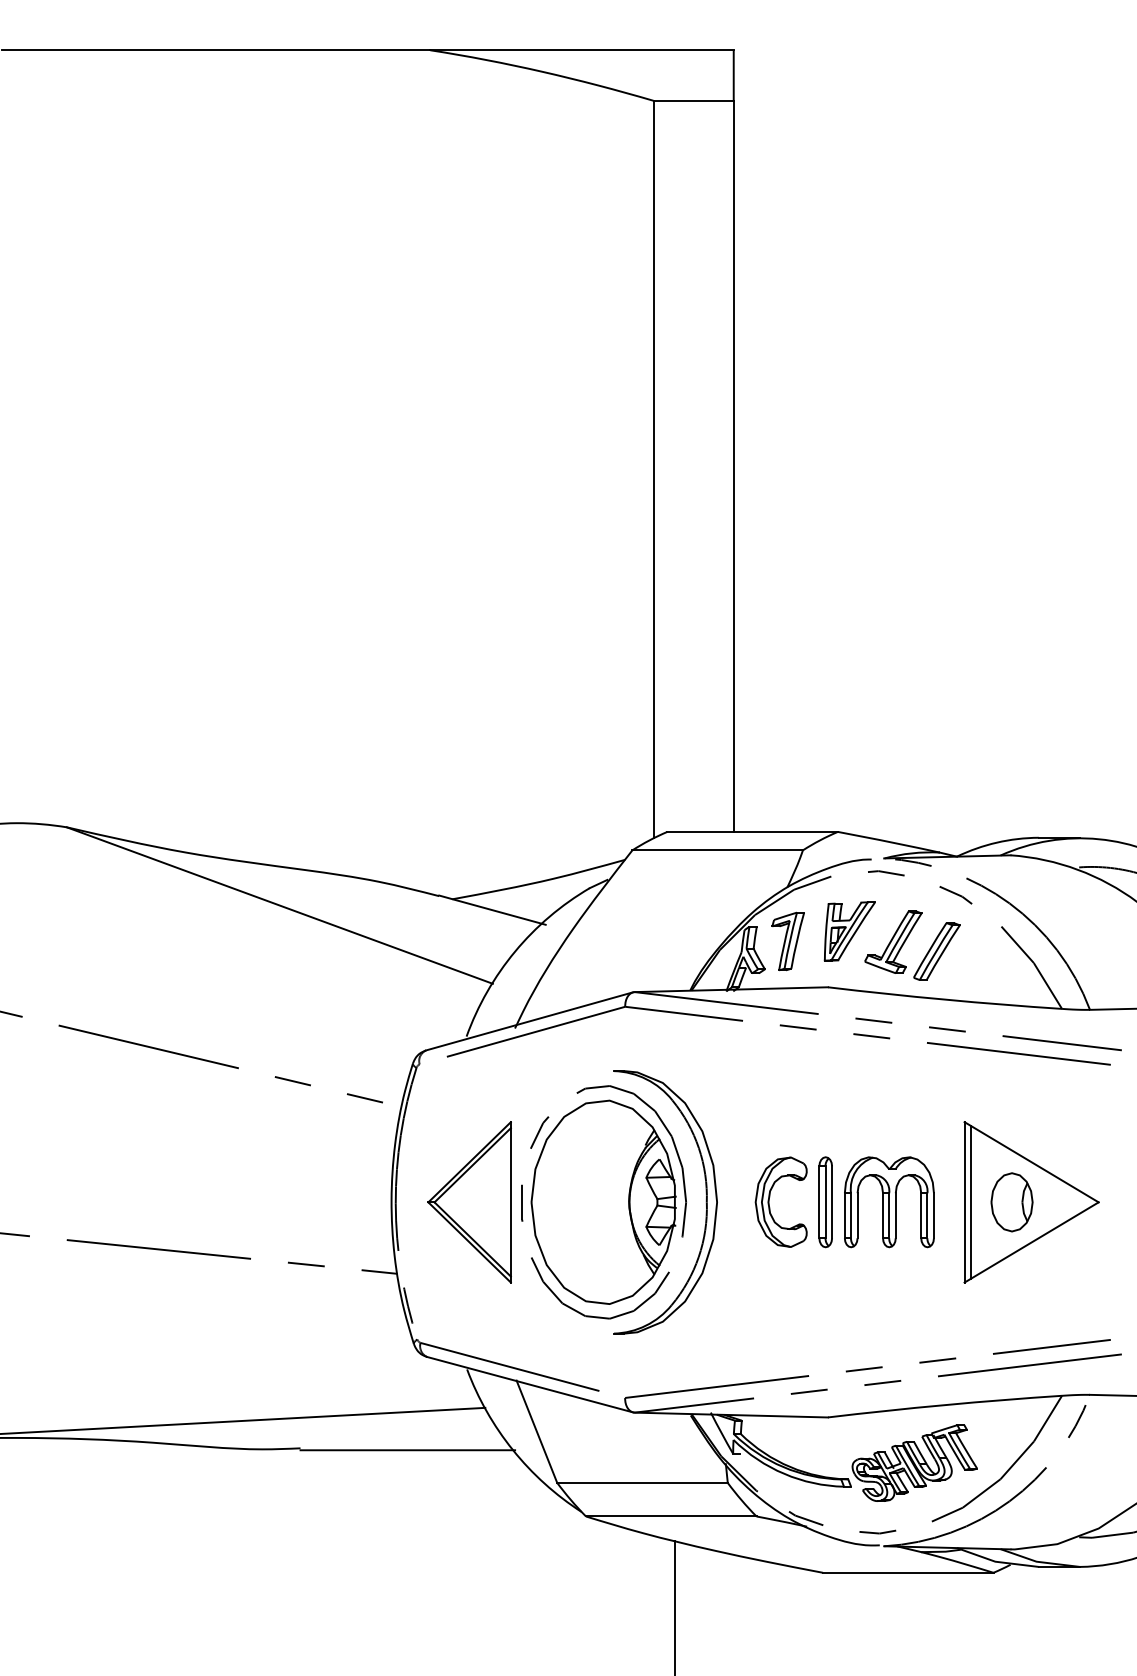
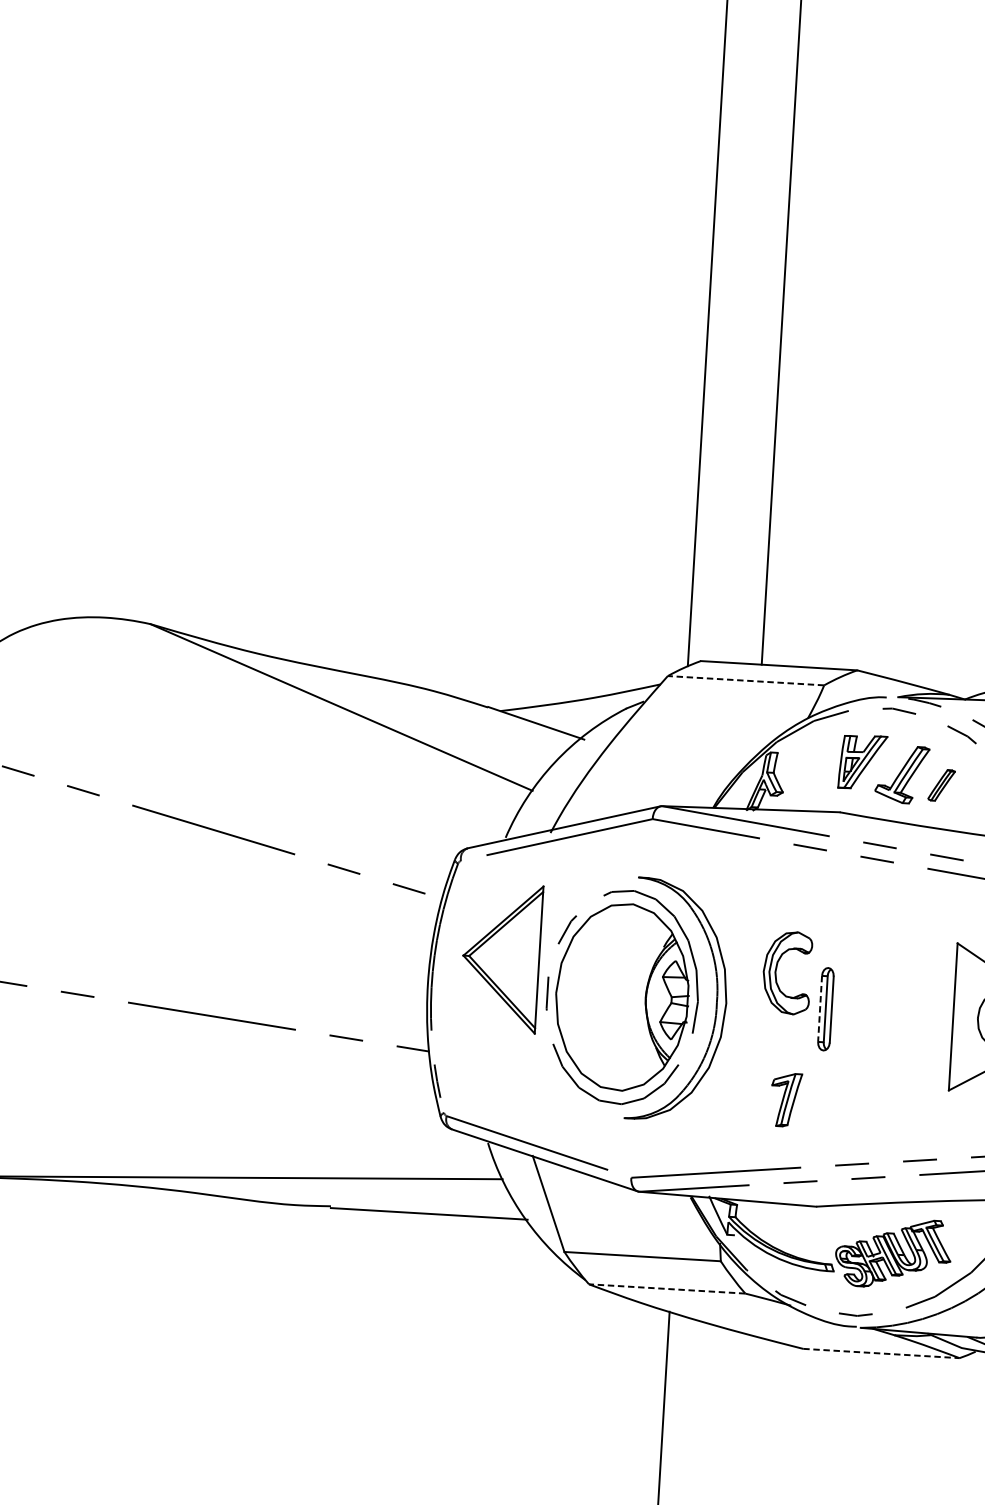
line: (717, 850) -> (745, 680), solid -> dashed
part: (787, 941) -> (785, 1100), moved
part: (936, 951) -> (941, 785), size x0.6
part: (770, 1197) -> (777, 967), moved
line: (970, 1201) -> (958, 1016), removed
part: (469, 1202) -> (501, 957), moved
line: (819, 1202) -> (820, 1009), solid -> dashed
part: (889, 1202) -> (884, 1012), removed
line: (670, 1516) -> (666, 1288), solid -> dashed
line: (908, 1572) -> (881, 1353), solid -> dashed

